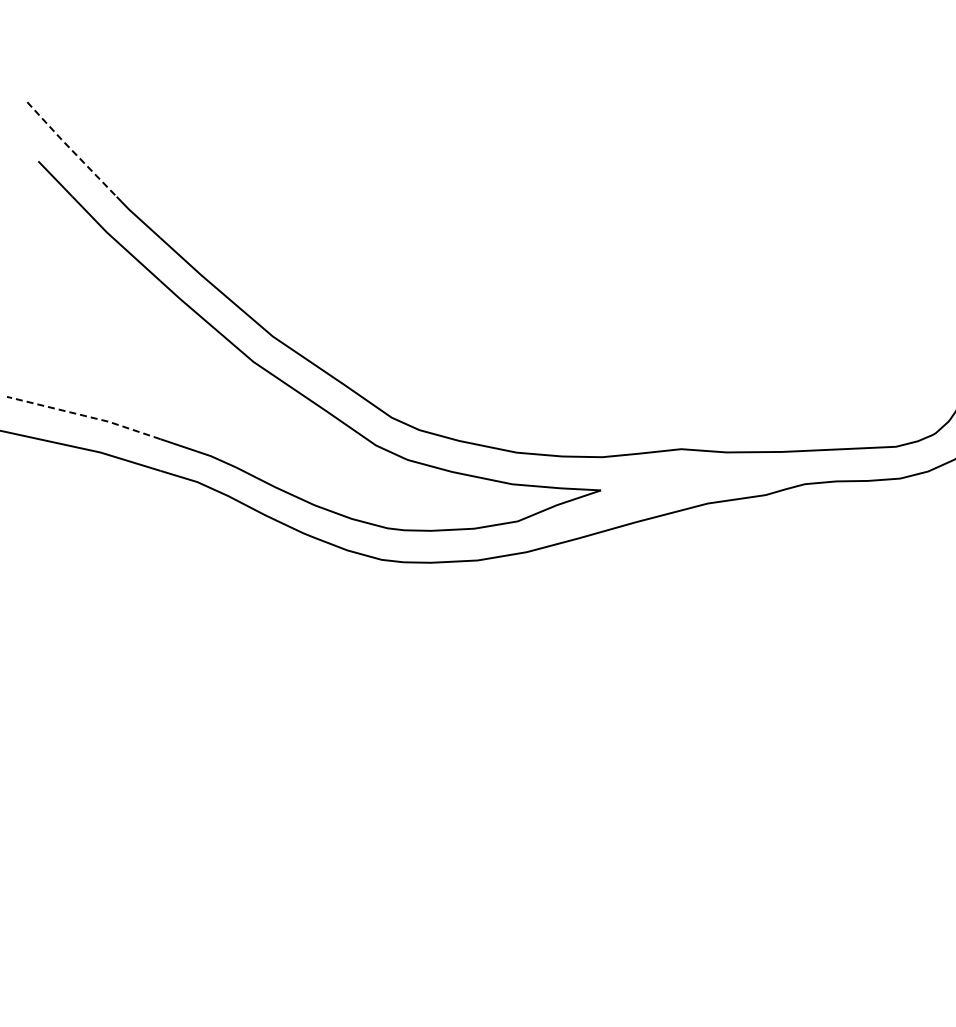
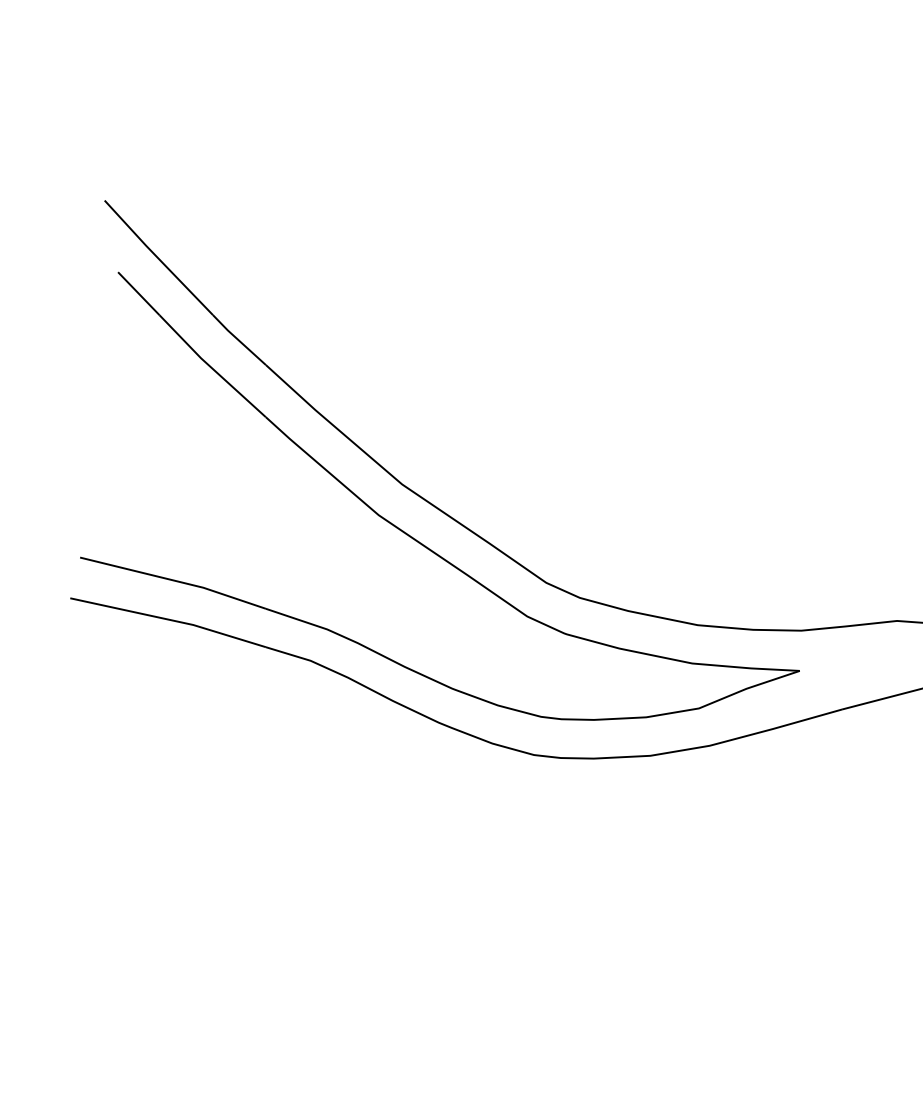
line: (71, 149) -> (158, 257), dashed -> solid
line: (84, 415) -> (173, 580), dashed -> solid

